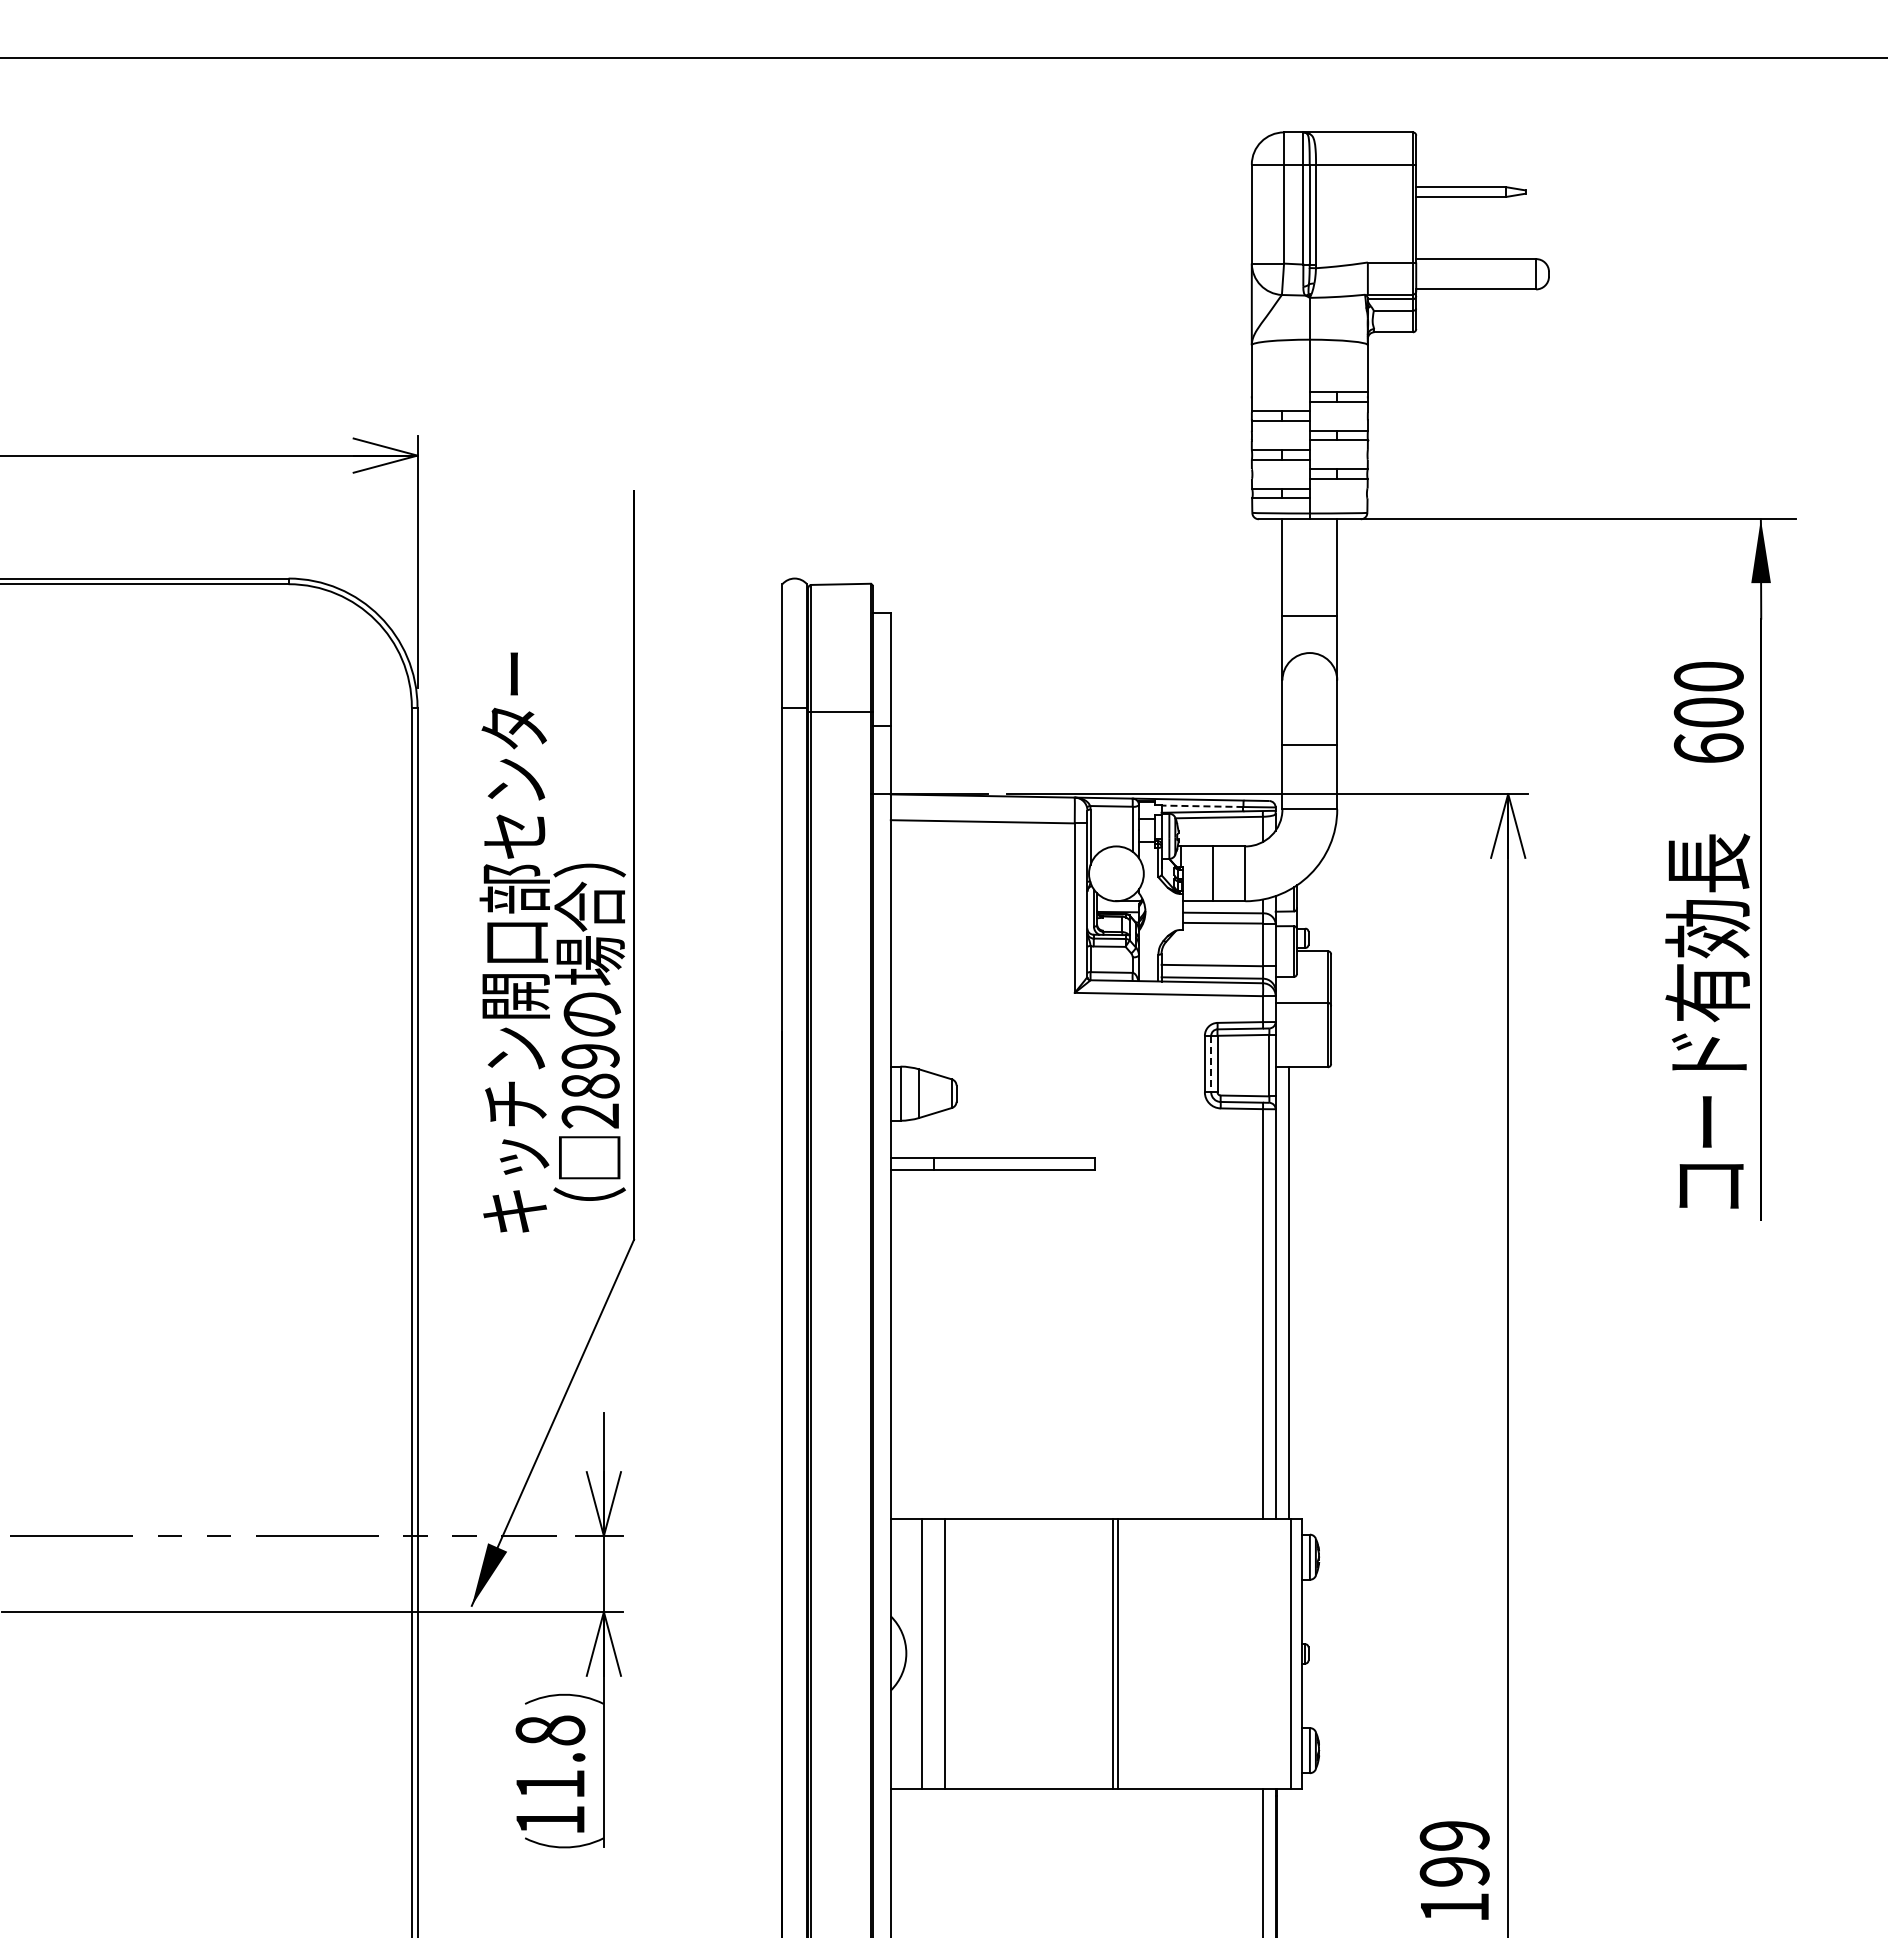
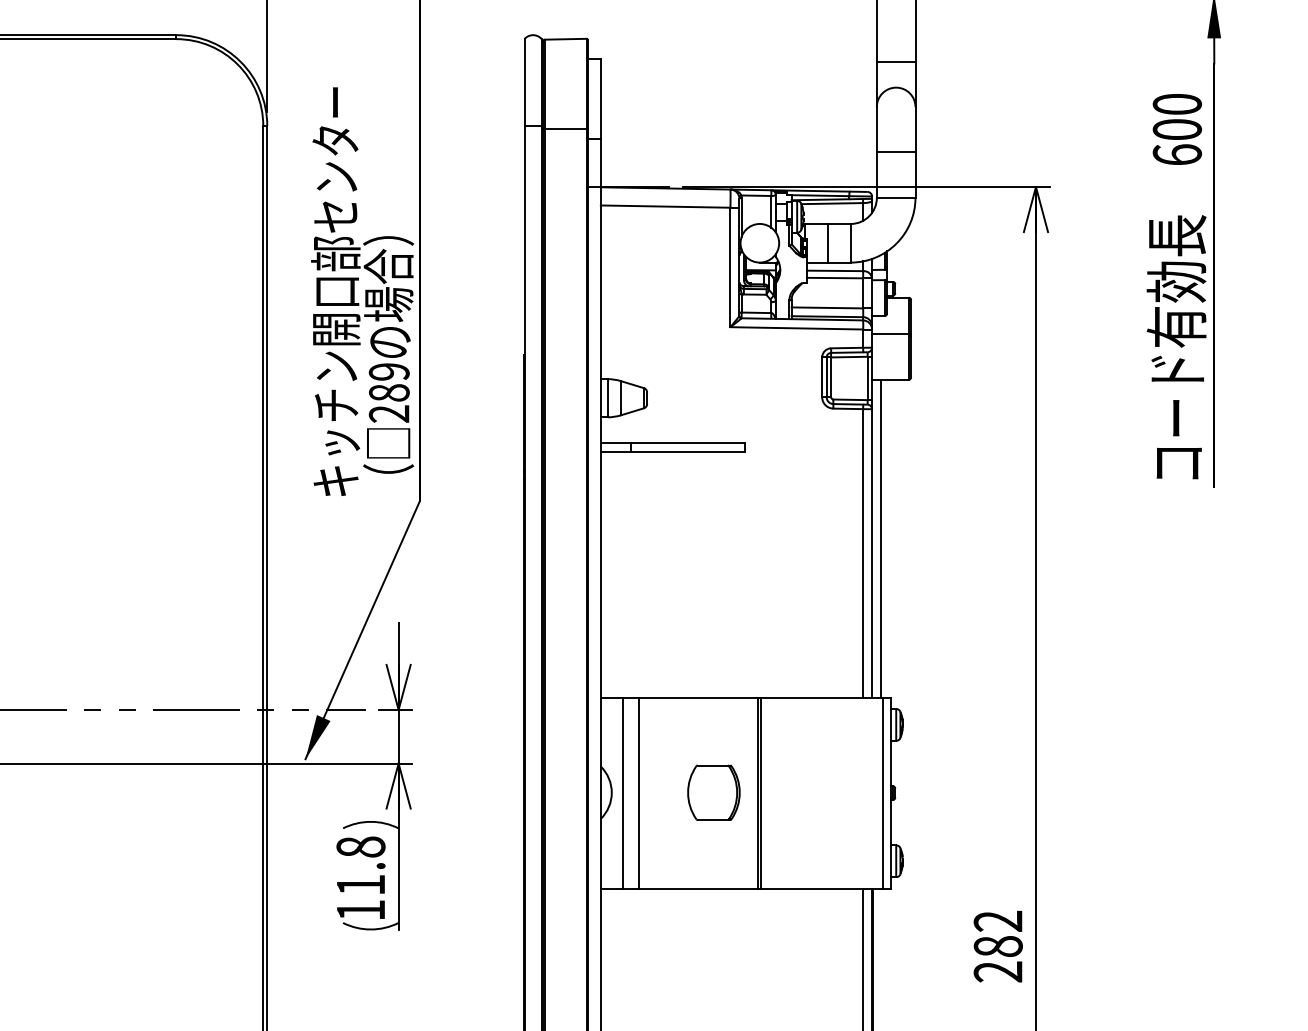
line: (1202, 806) -> (820, 195), dashed -> solid
line: (1211, 1064) -> (826, 377), dashed -> solid
part: (1050, 1653) -> (713, 792), added
text: (1454, 1871) -> (998, 946), 199 -> 282

